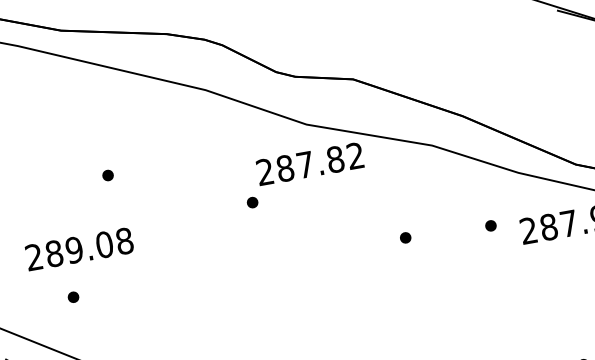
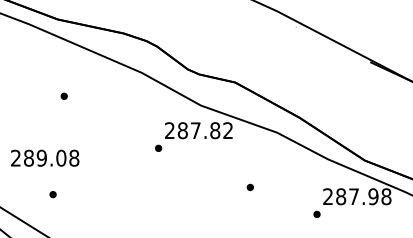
part: (106, 174) -> (63, 95), moved
part: (489, 224) -> (316, 213), moved
part: (72, 297) -> (52, 194), moved

